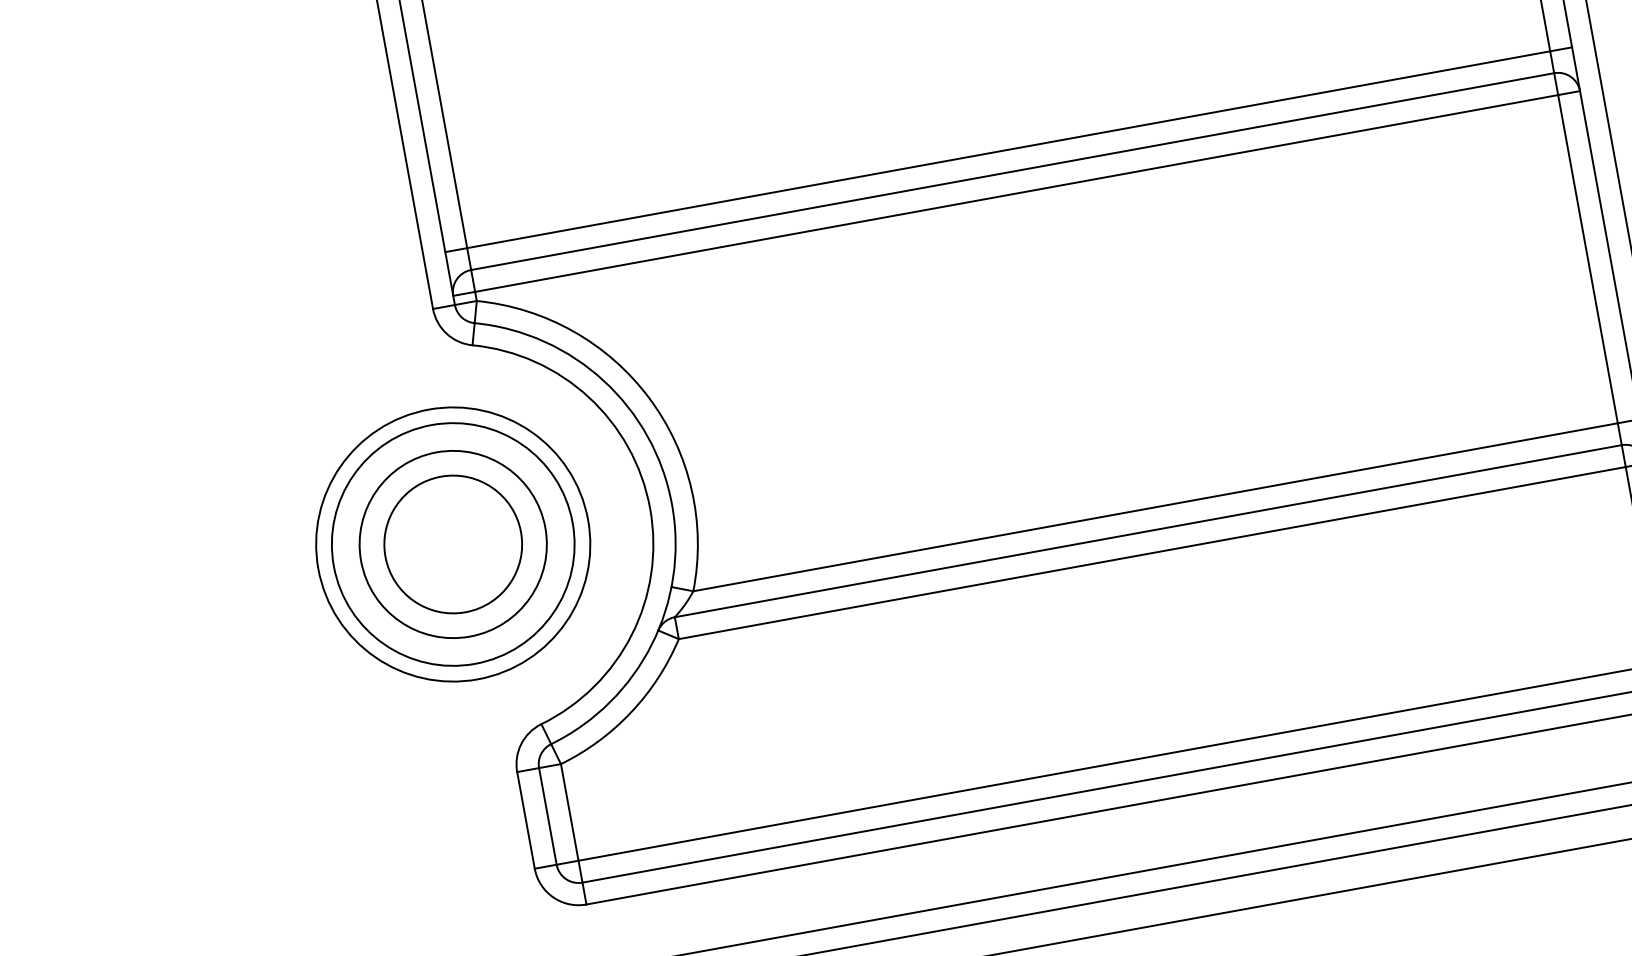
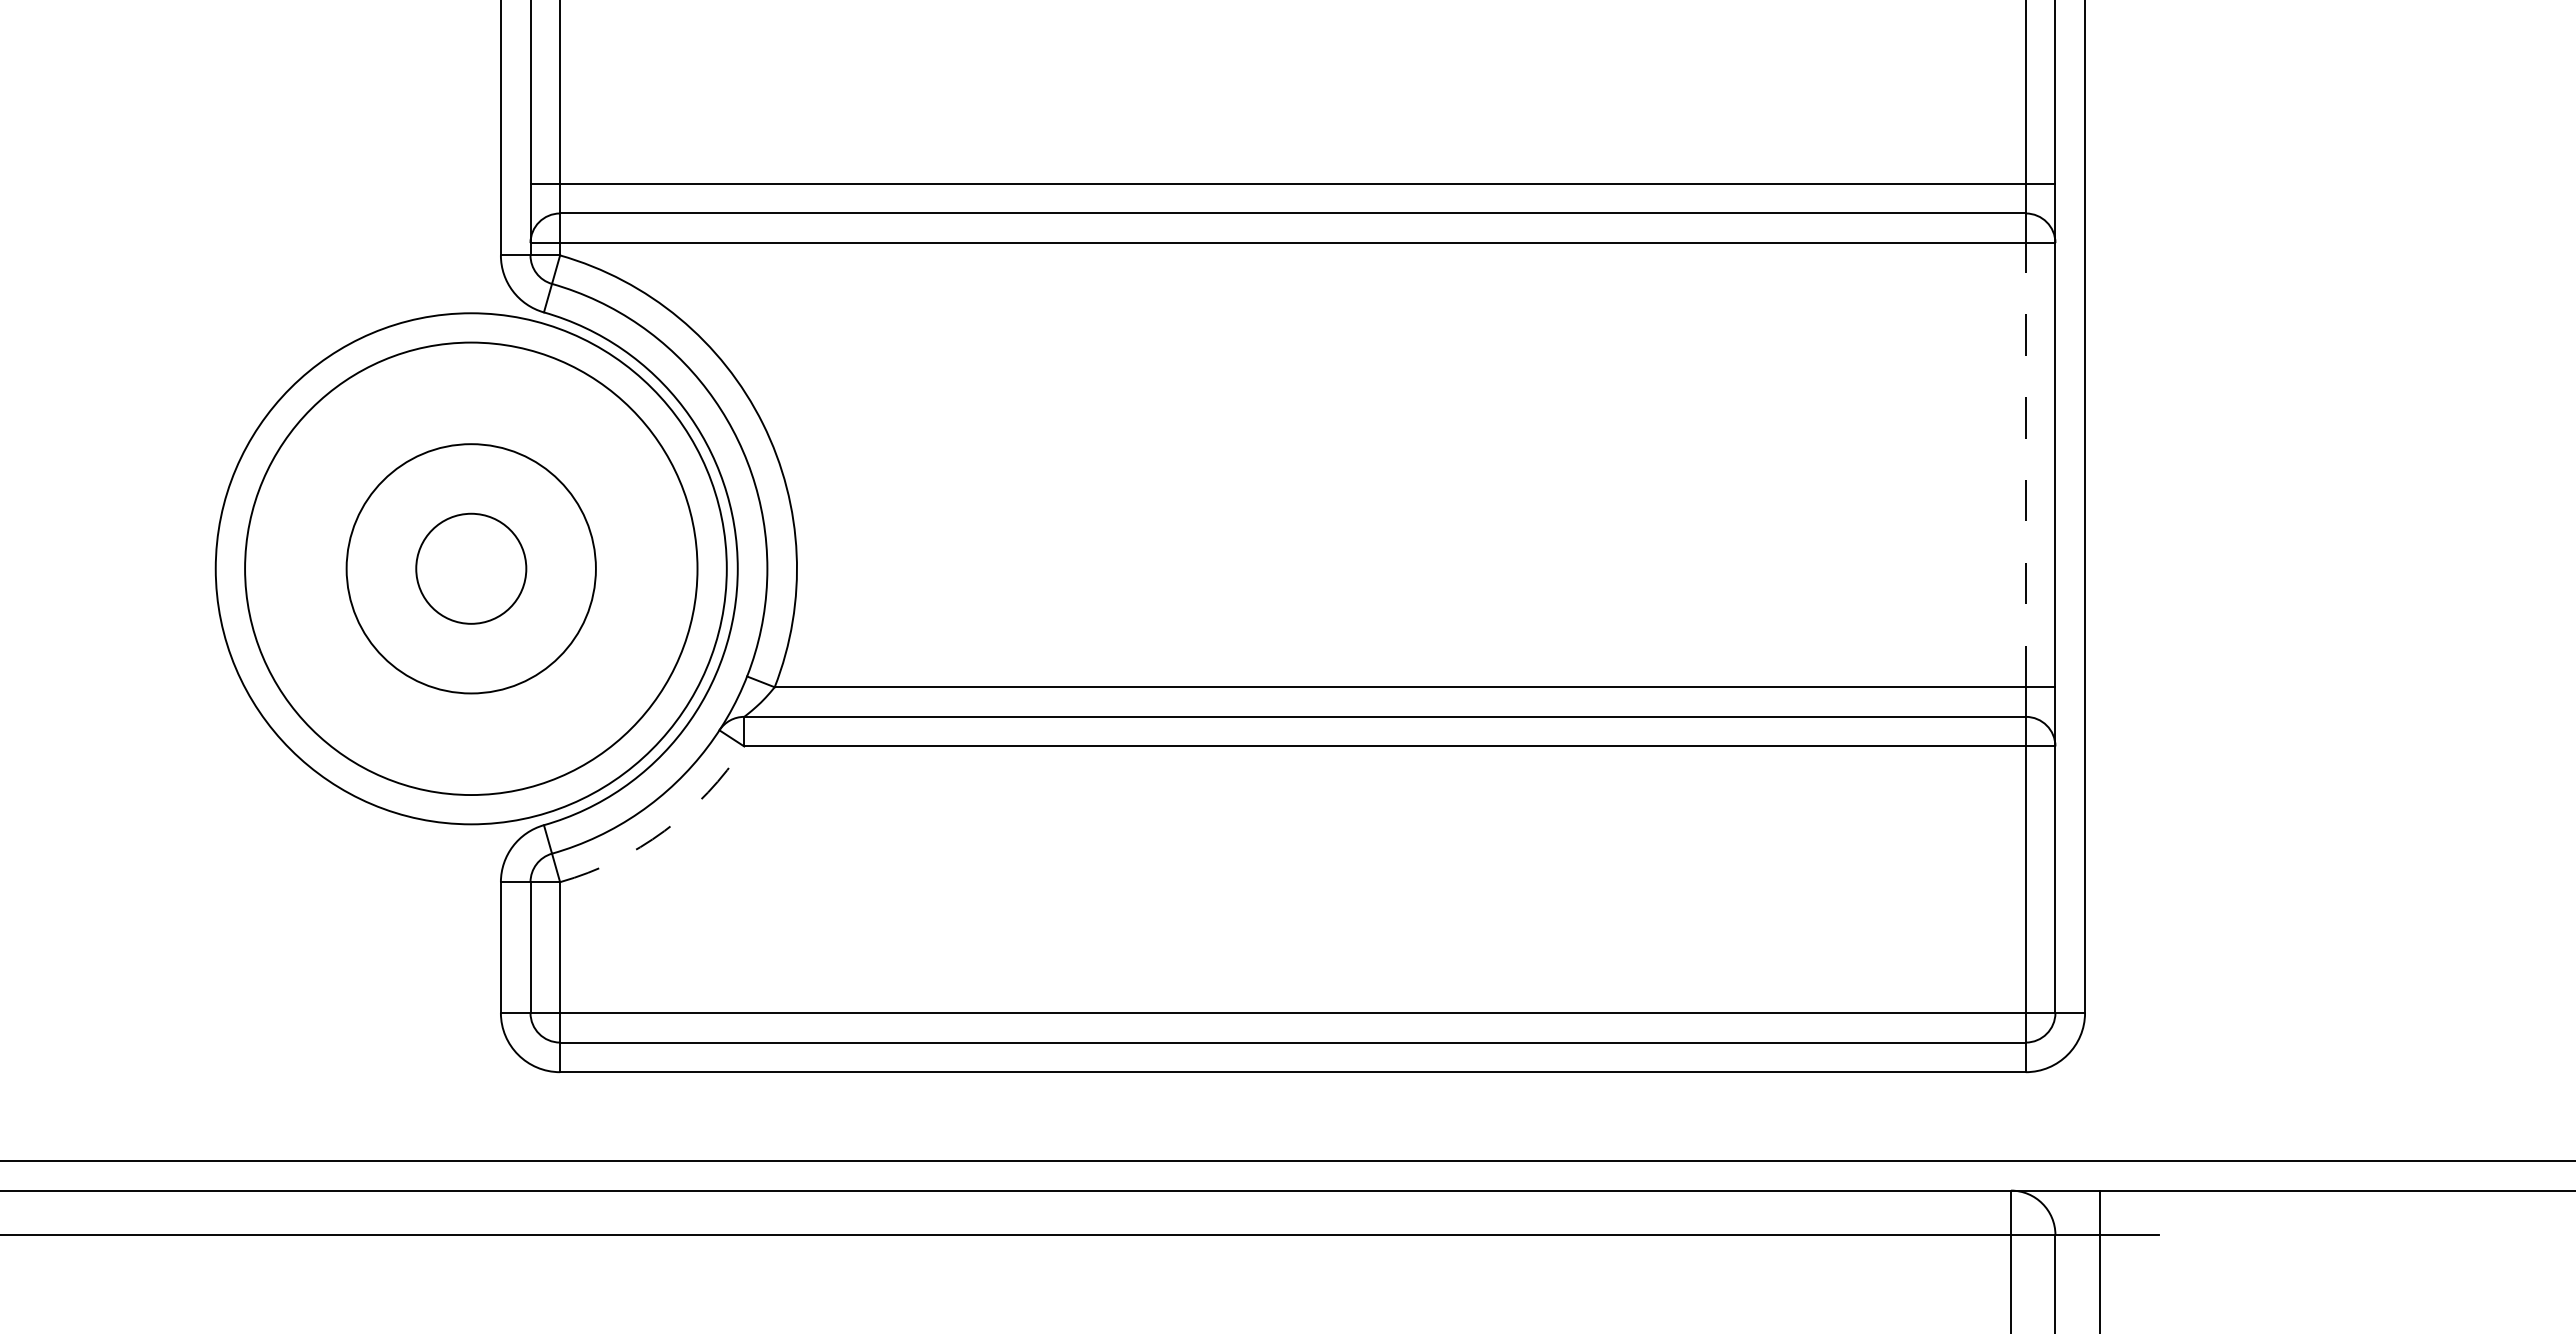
line: (1587, 258) -> (2025, 464), solid -> dashed
circle: (452, 544) -> (470, 568), size x1.4
circle: (452, 544) -> (470, 568), size x1.4
circle: (453, 544) -> (471, 568), size x0.6
arc: (631, 712) -> (664, 831), solid -> dashed

